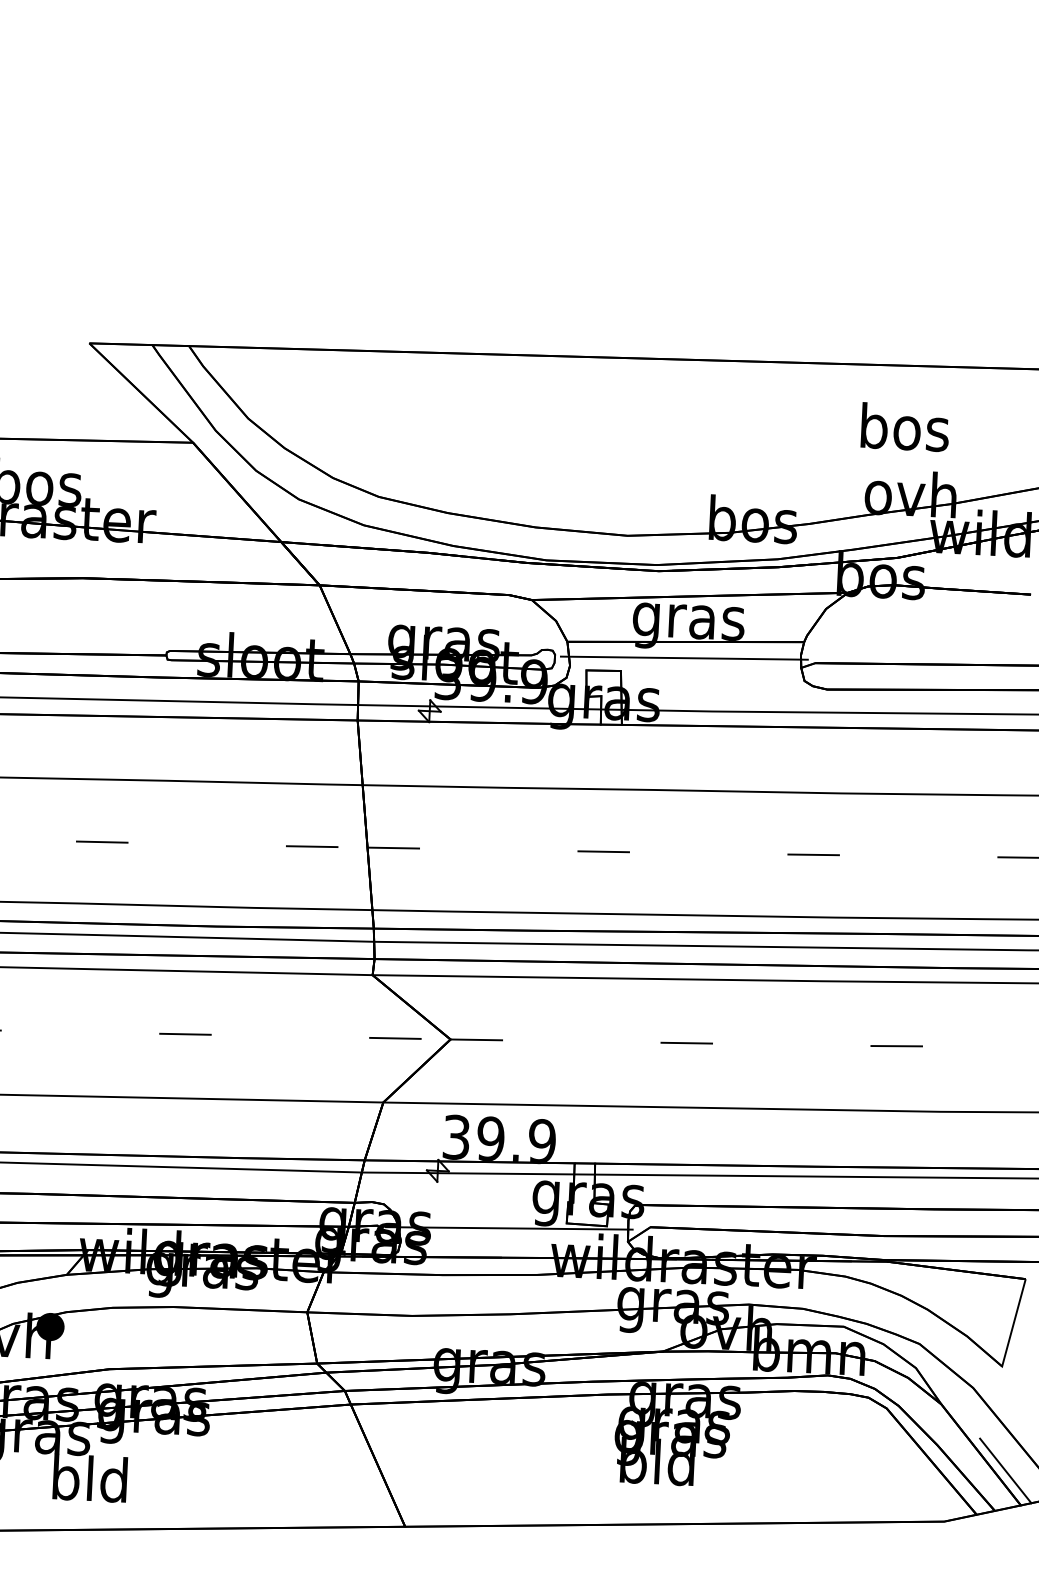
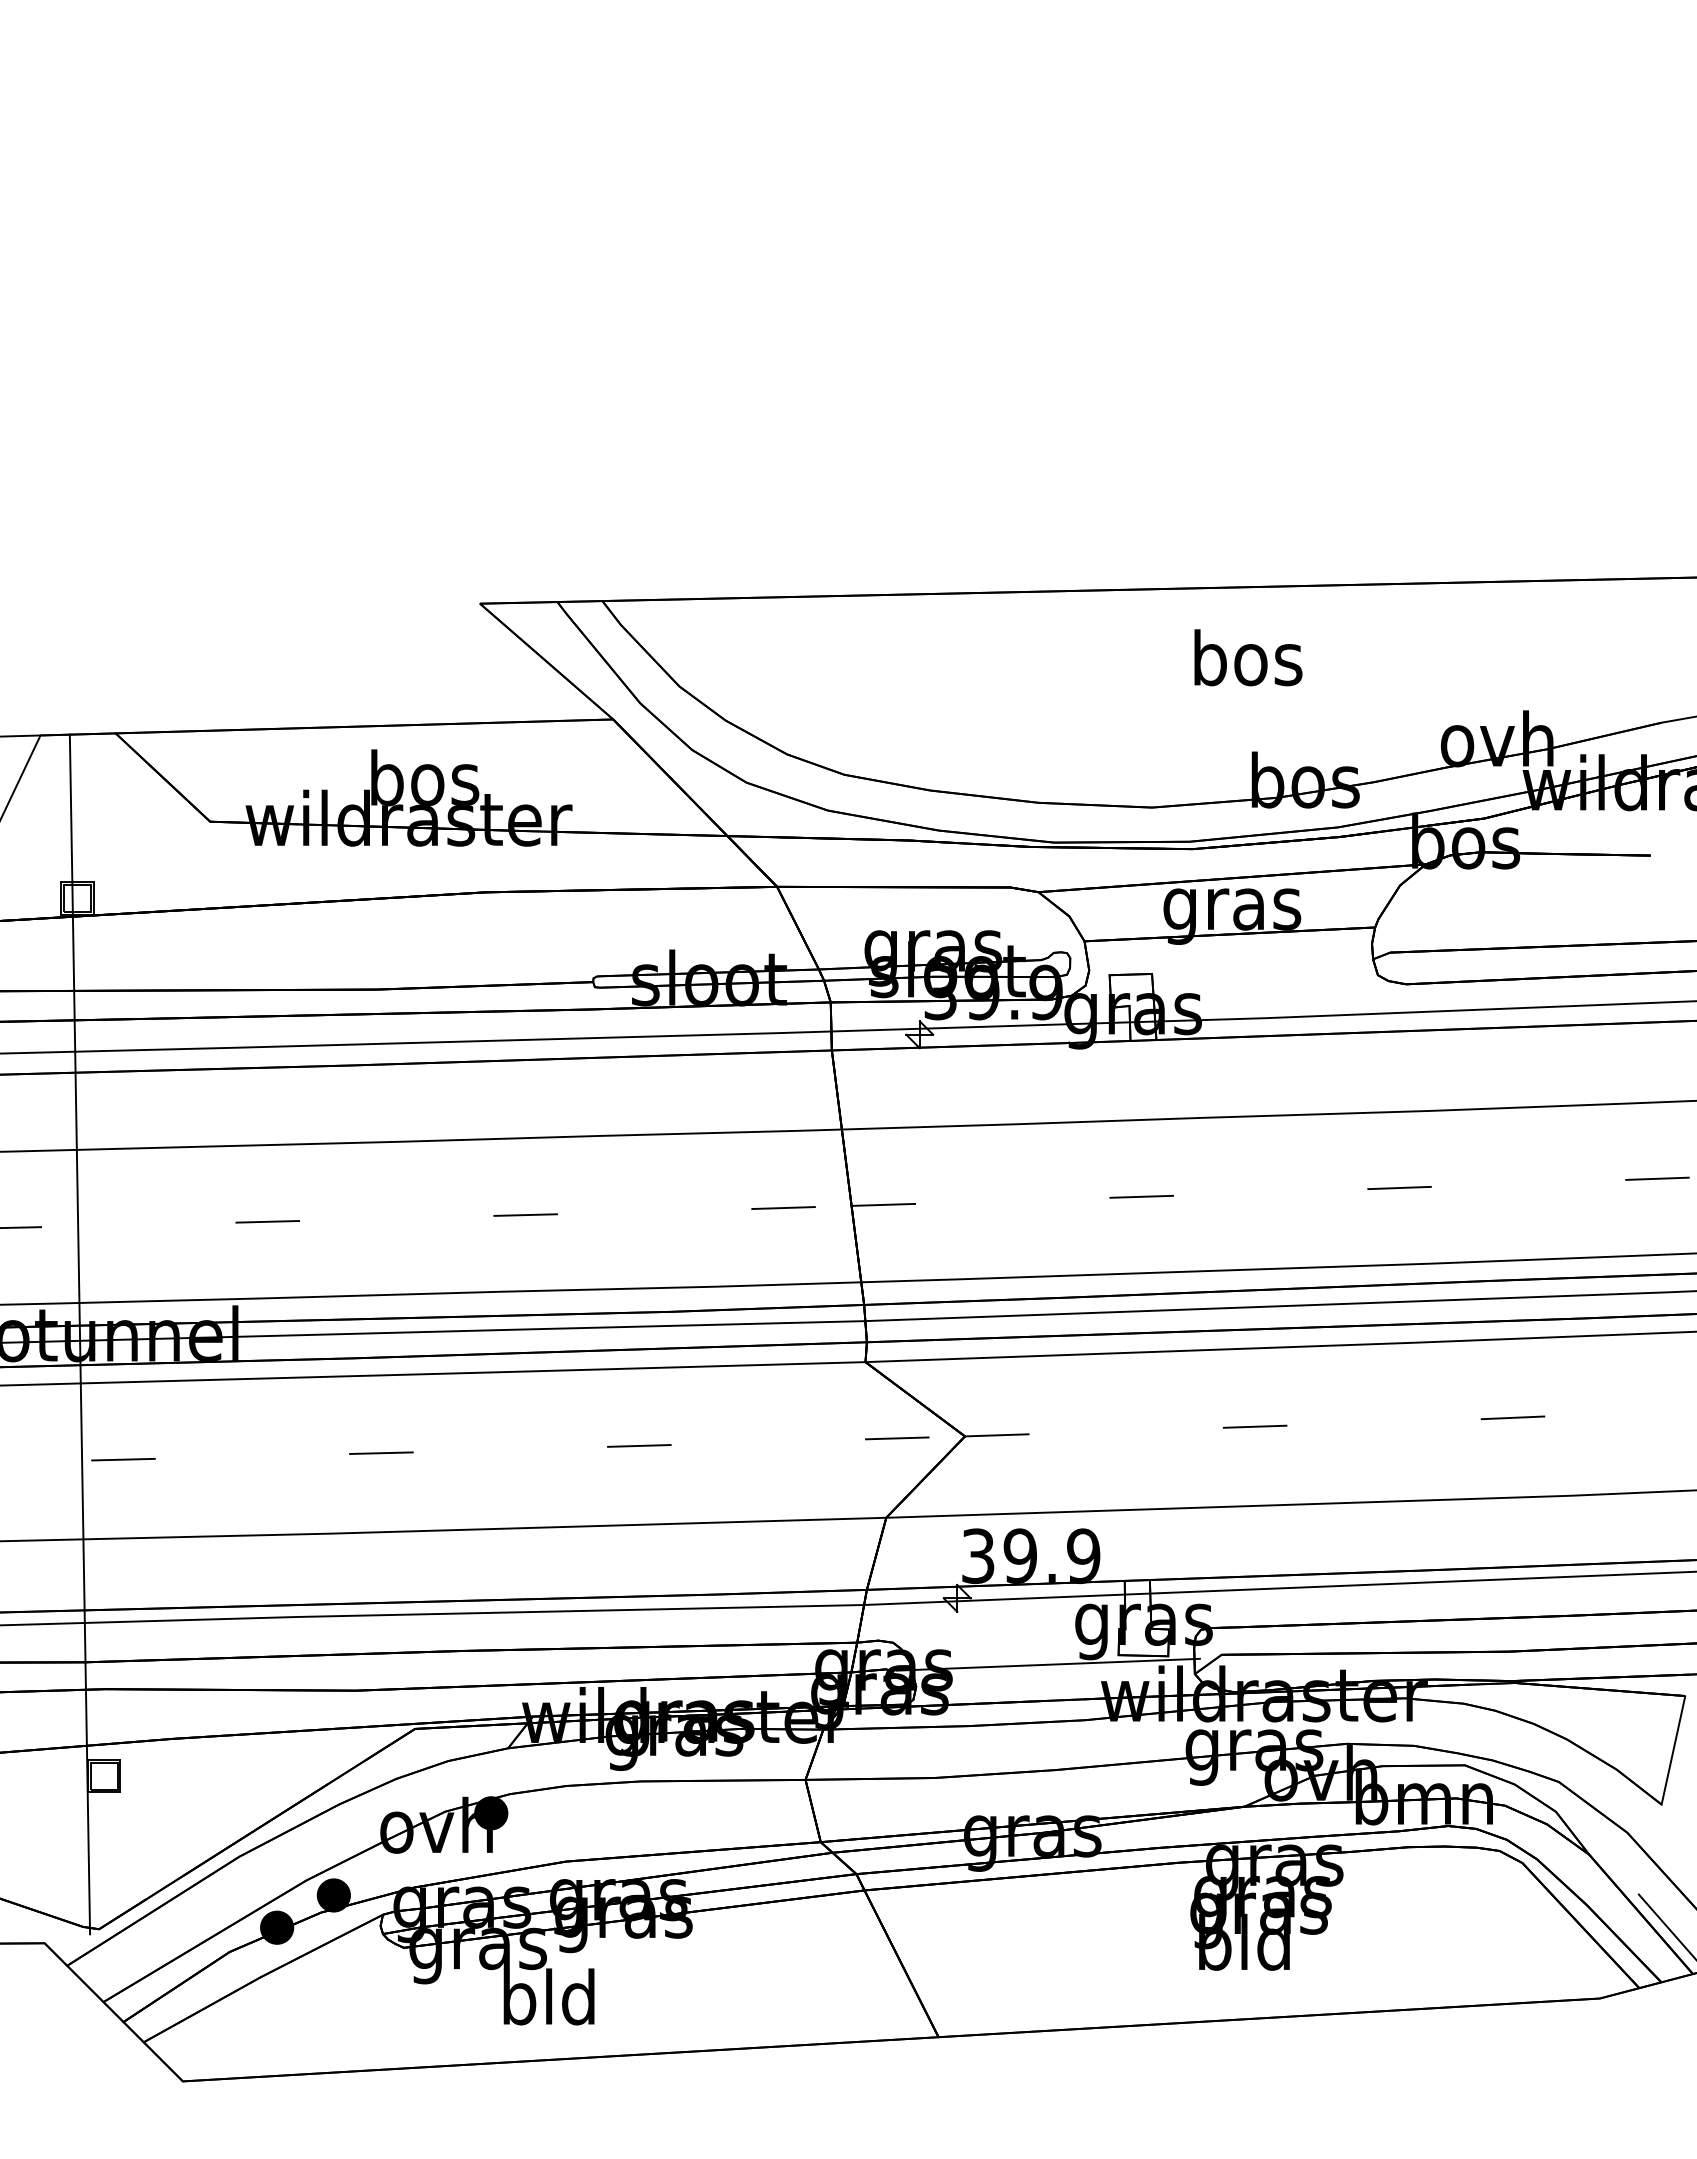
text: (905, 427) -> (1248, 657), moved
line: (683, 657) -> (1228, 953), removed

